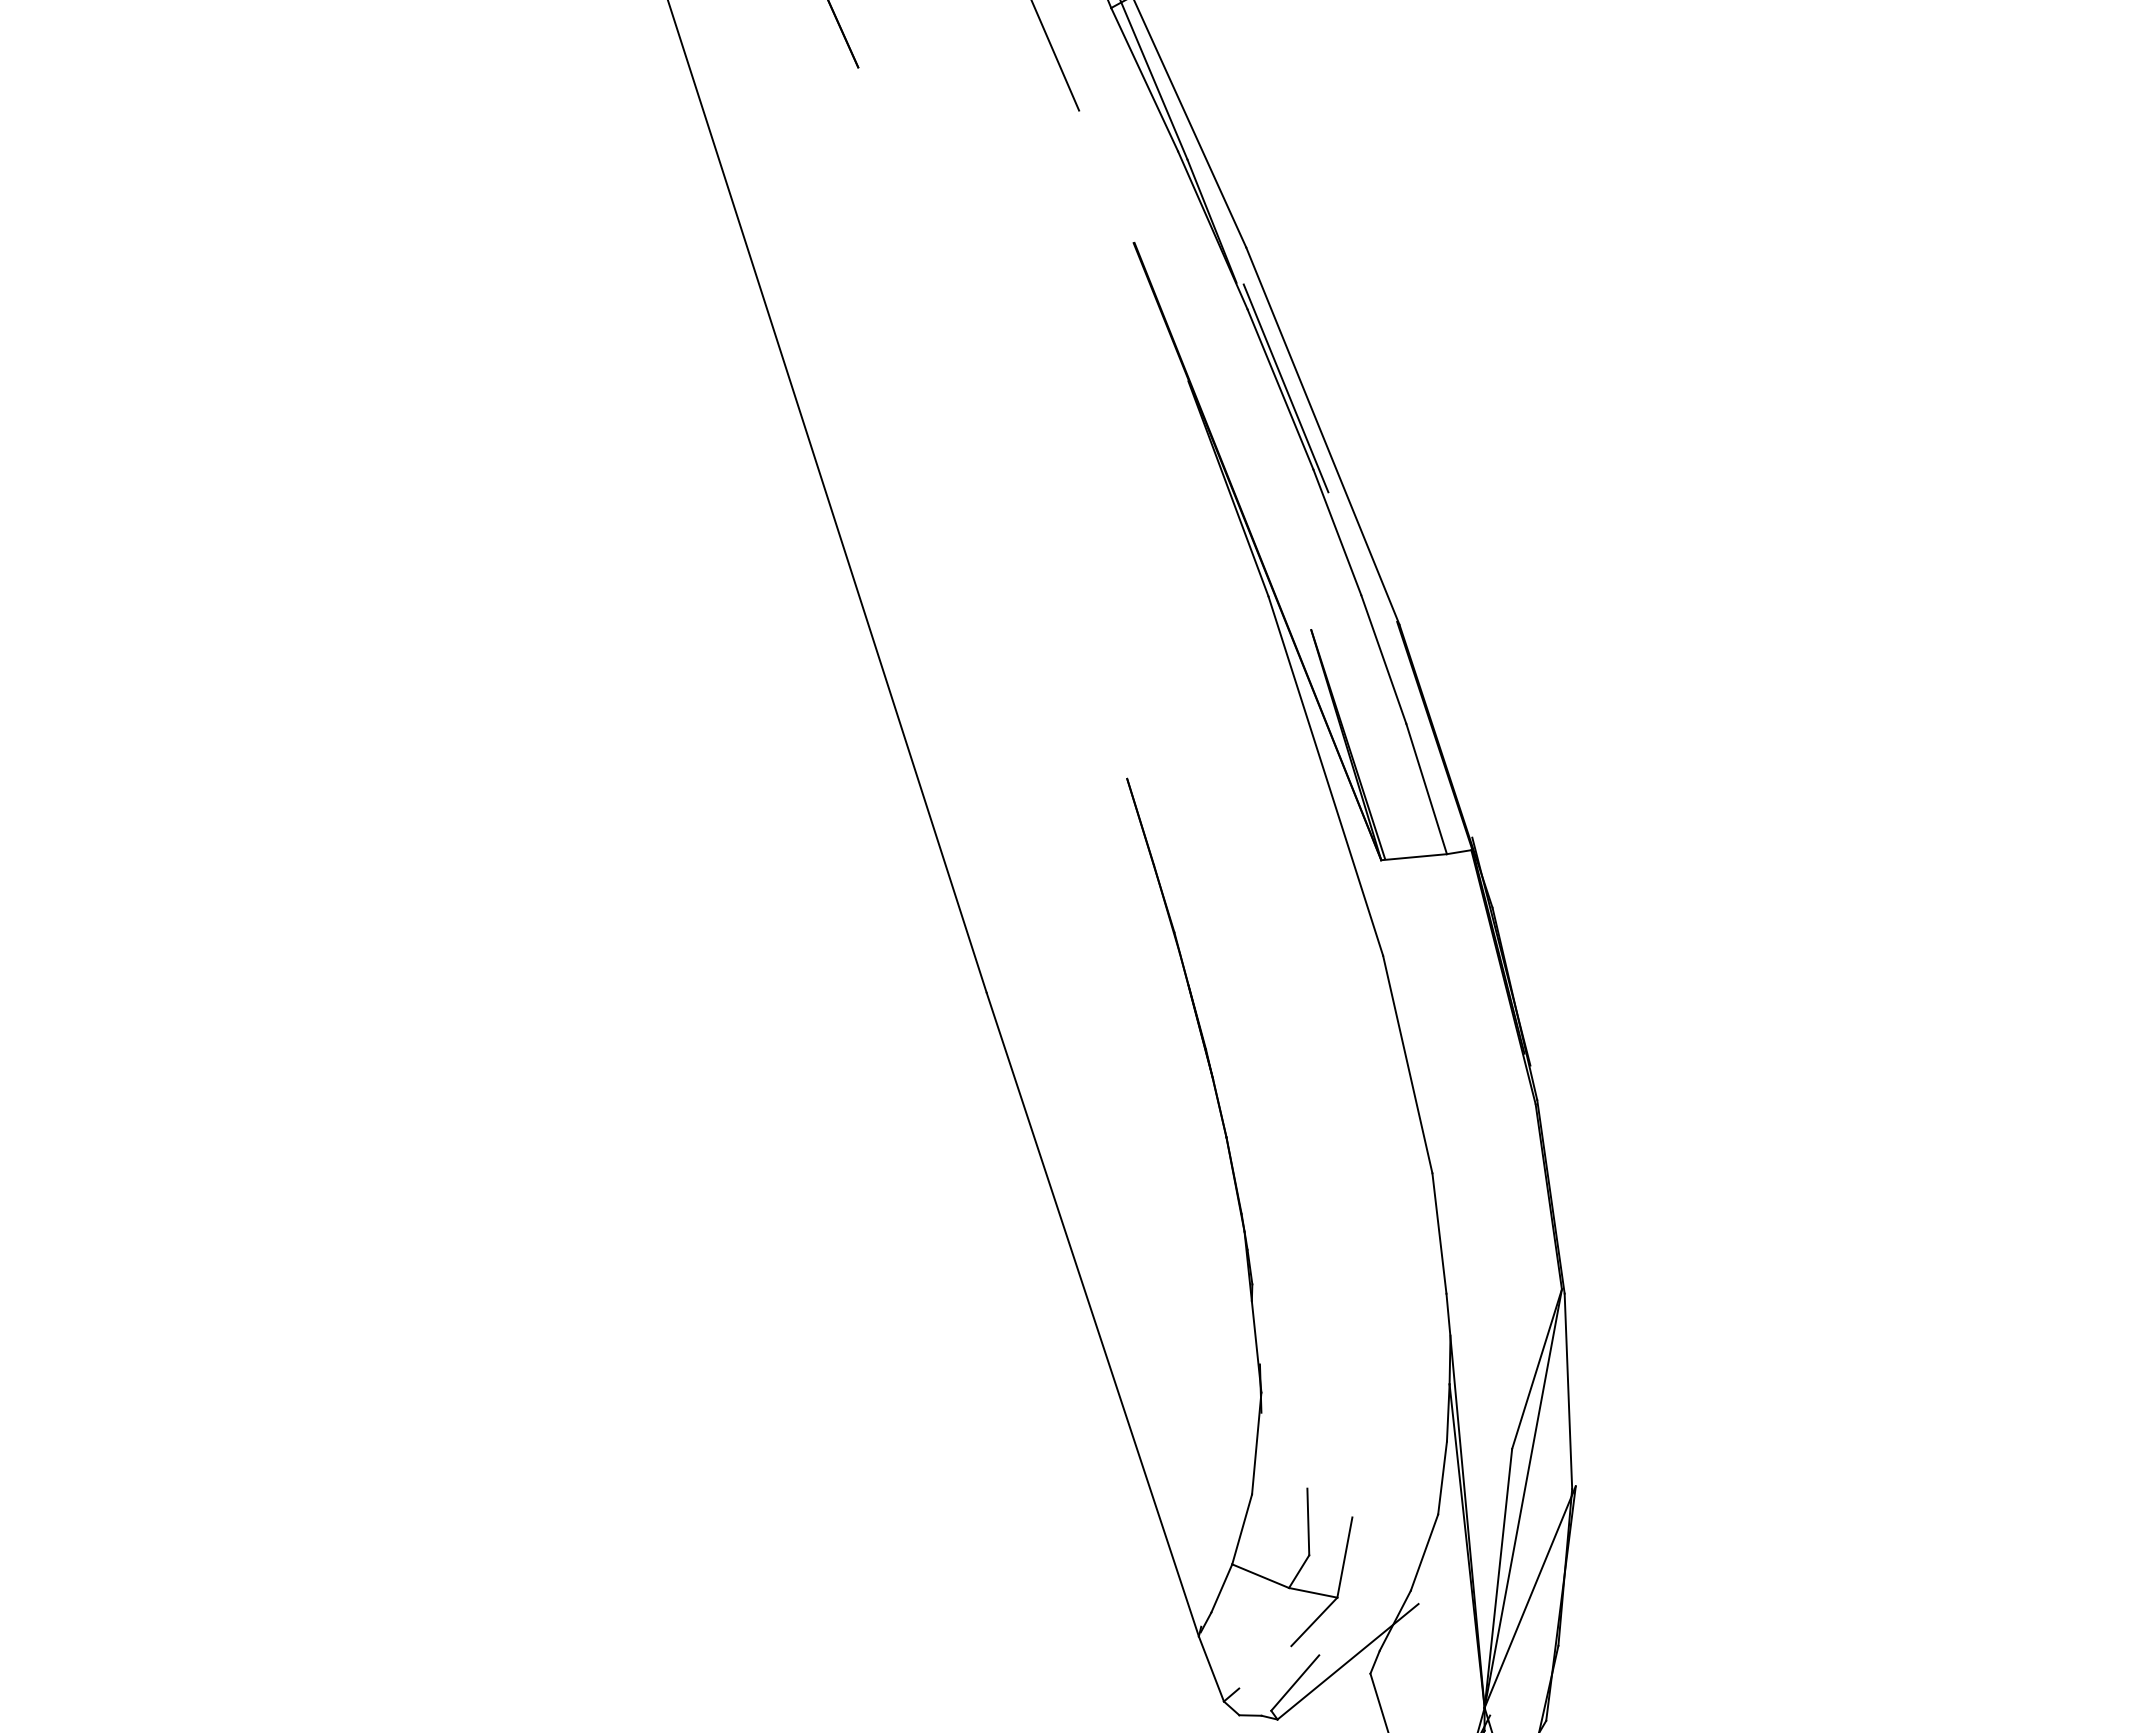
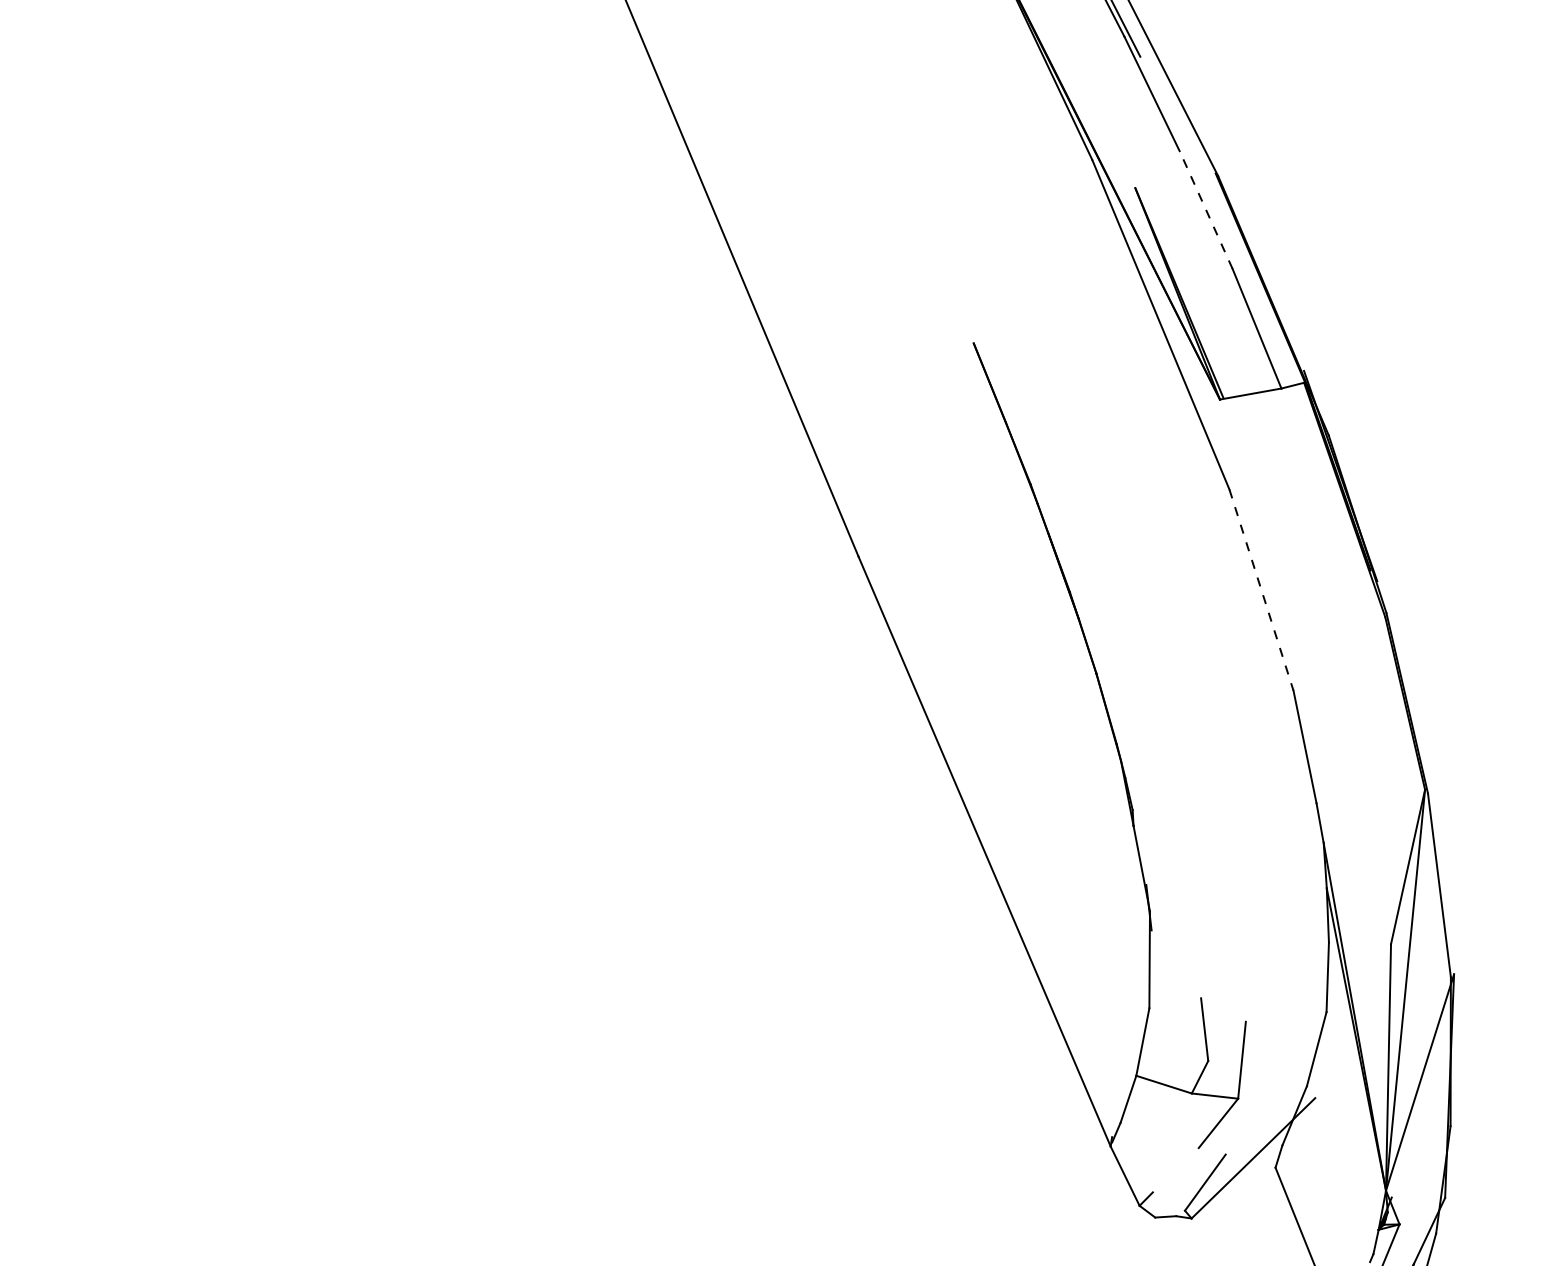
line: (1383, 659) -> (1205, 210), solid -> dashed
line: (1407, 1064) -> (1261, 590), solid -> dashed

